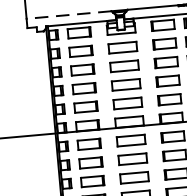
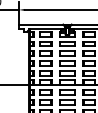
line: (67, 14) -> (40, 24), dashed -> solid

